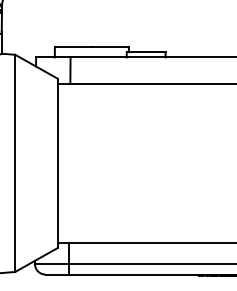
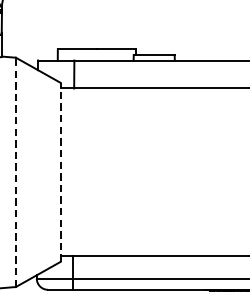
line: (15, 163) -> (16, 172), solid -> dashed
line: (57, 163) -> (60, 172), solid -> dashed

